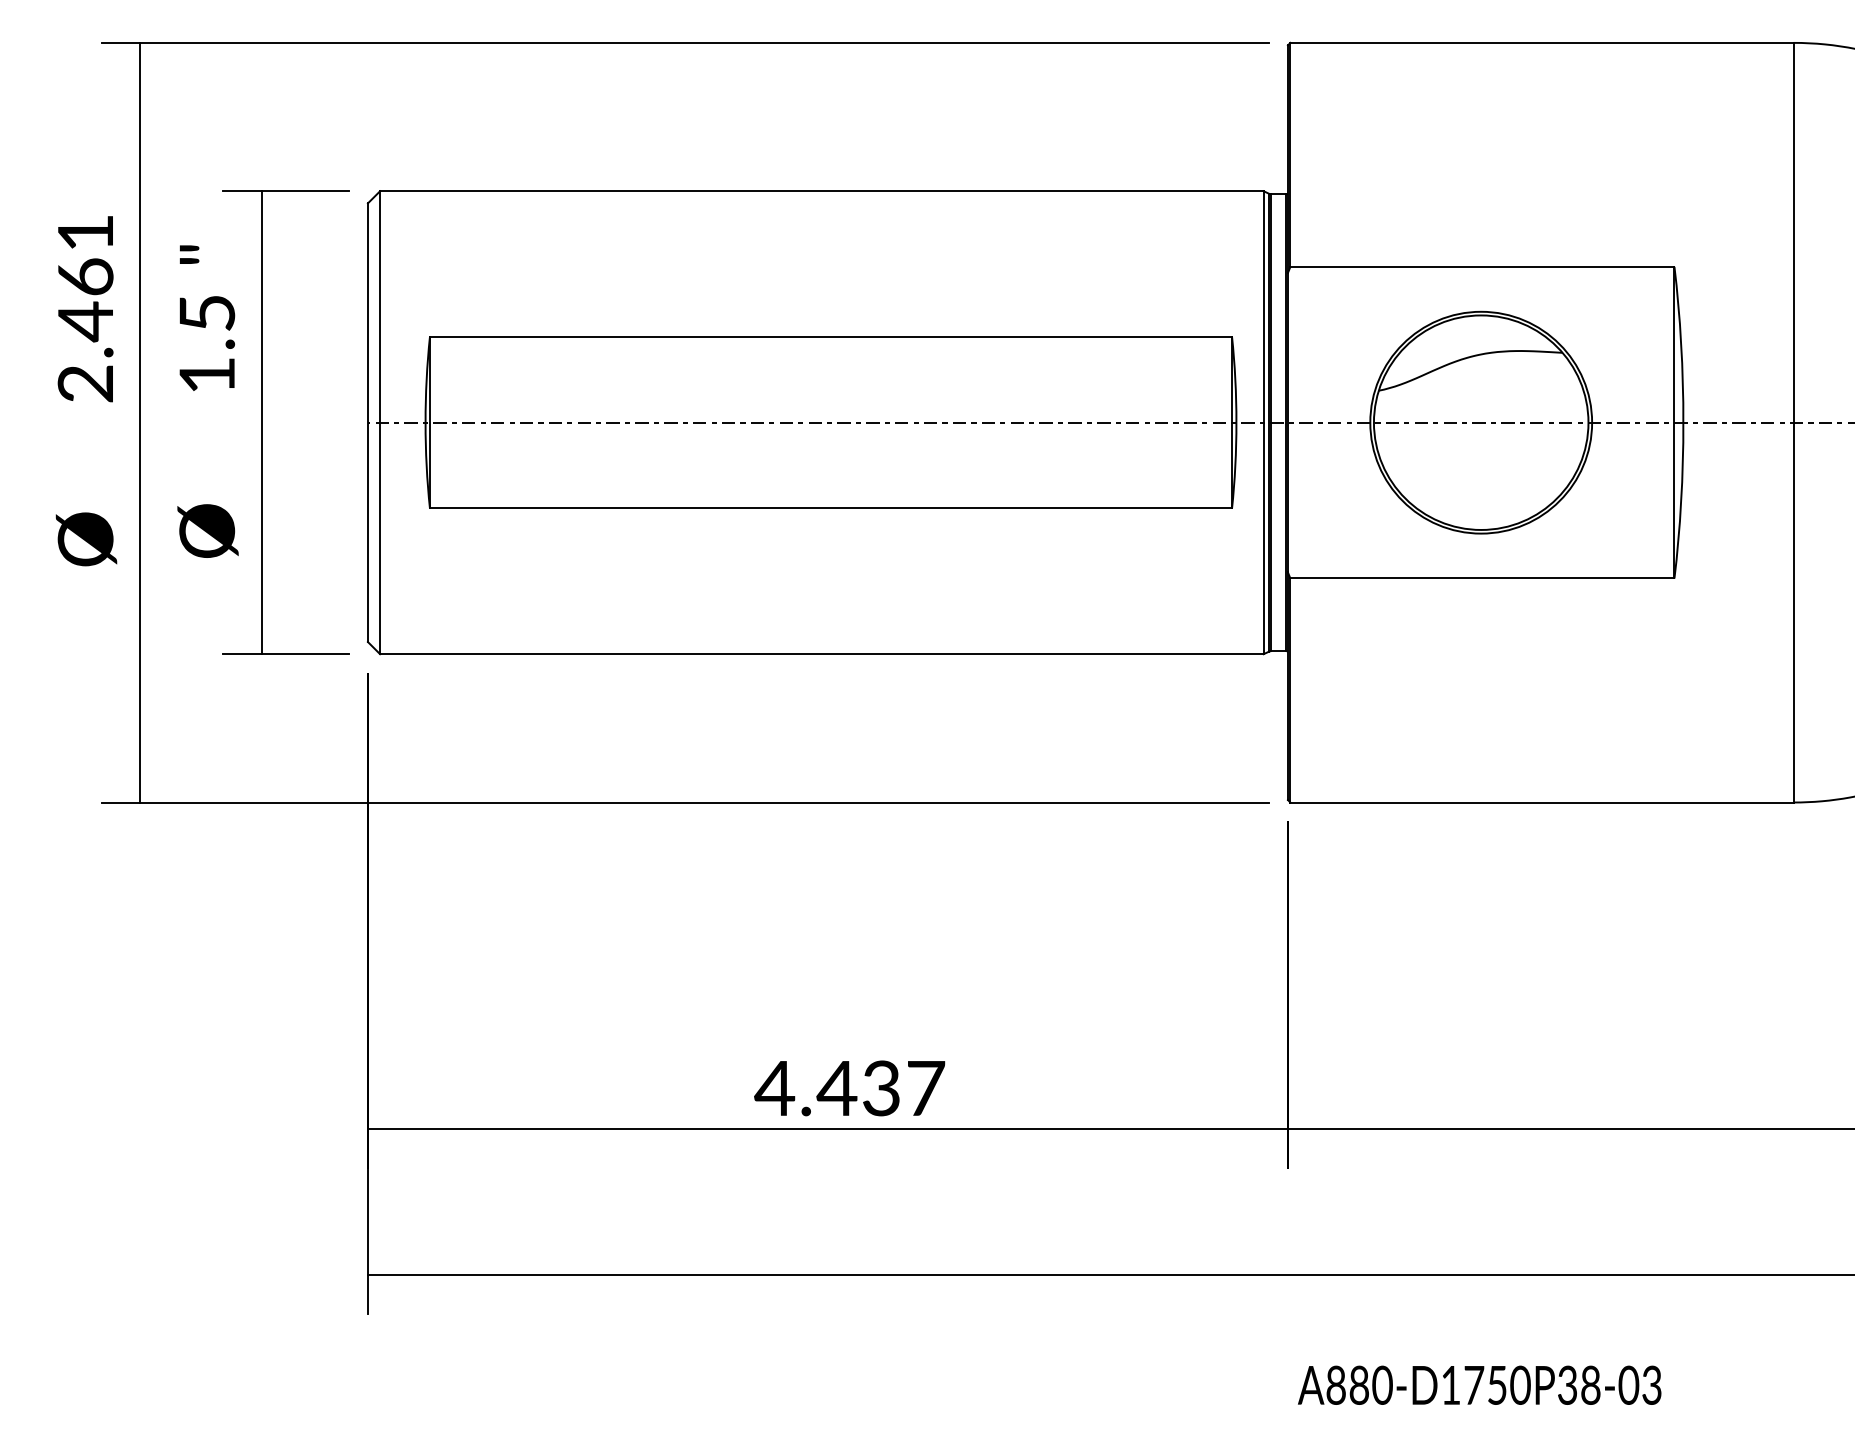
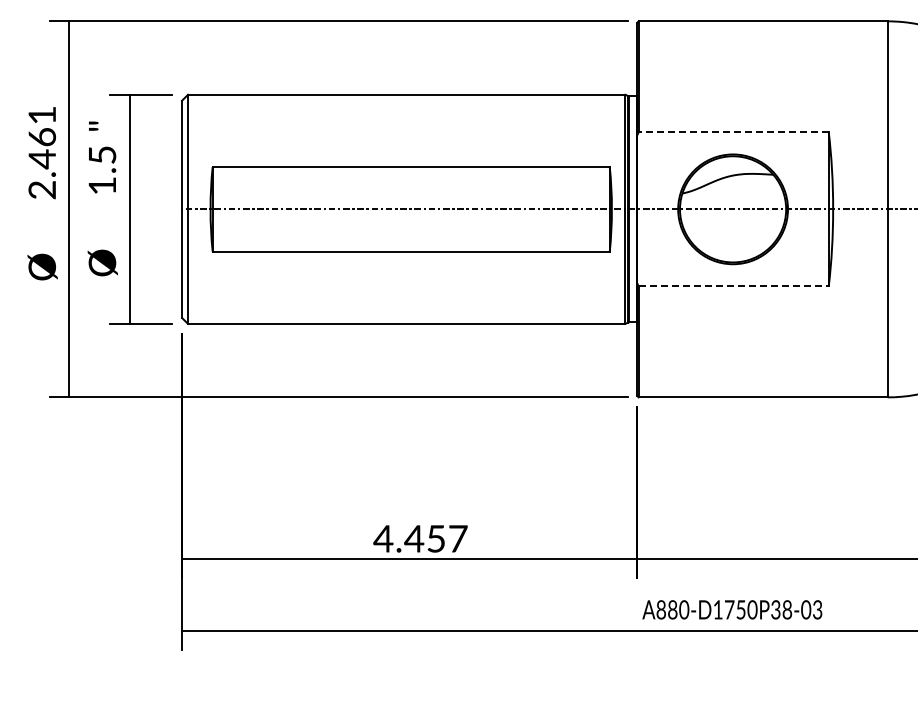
line: (1482, 267) -> (733, 132), solid -> dashed
line: (1484, 578) -> (734, 286), solid -> dashed
text: (882, 1087) -> (436, 538), 4.437 -> 4.457
text: (1480, 1384) -> (732, 609), moved

